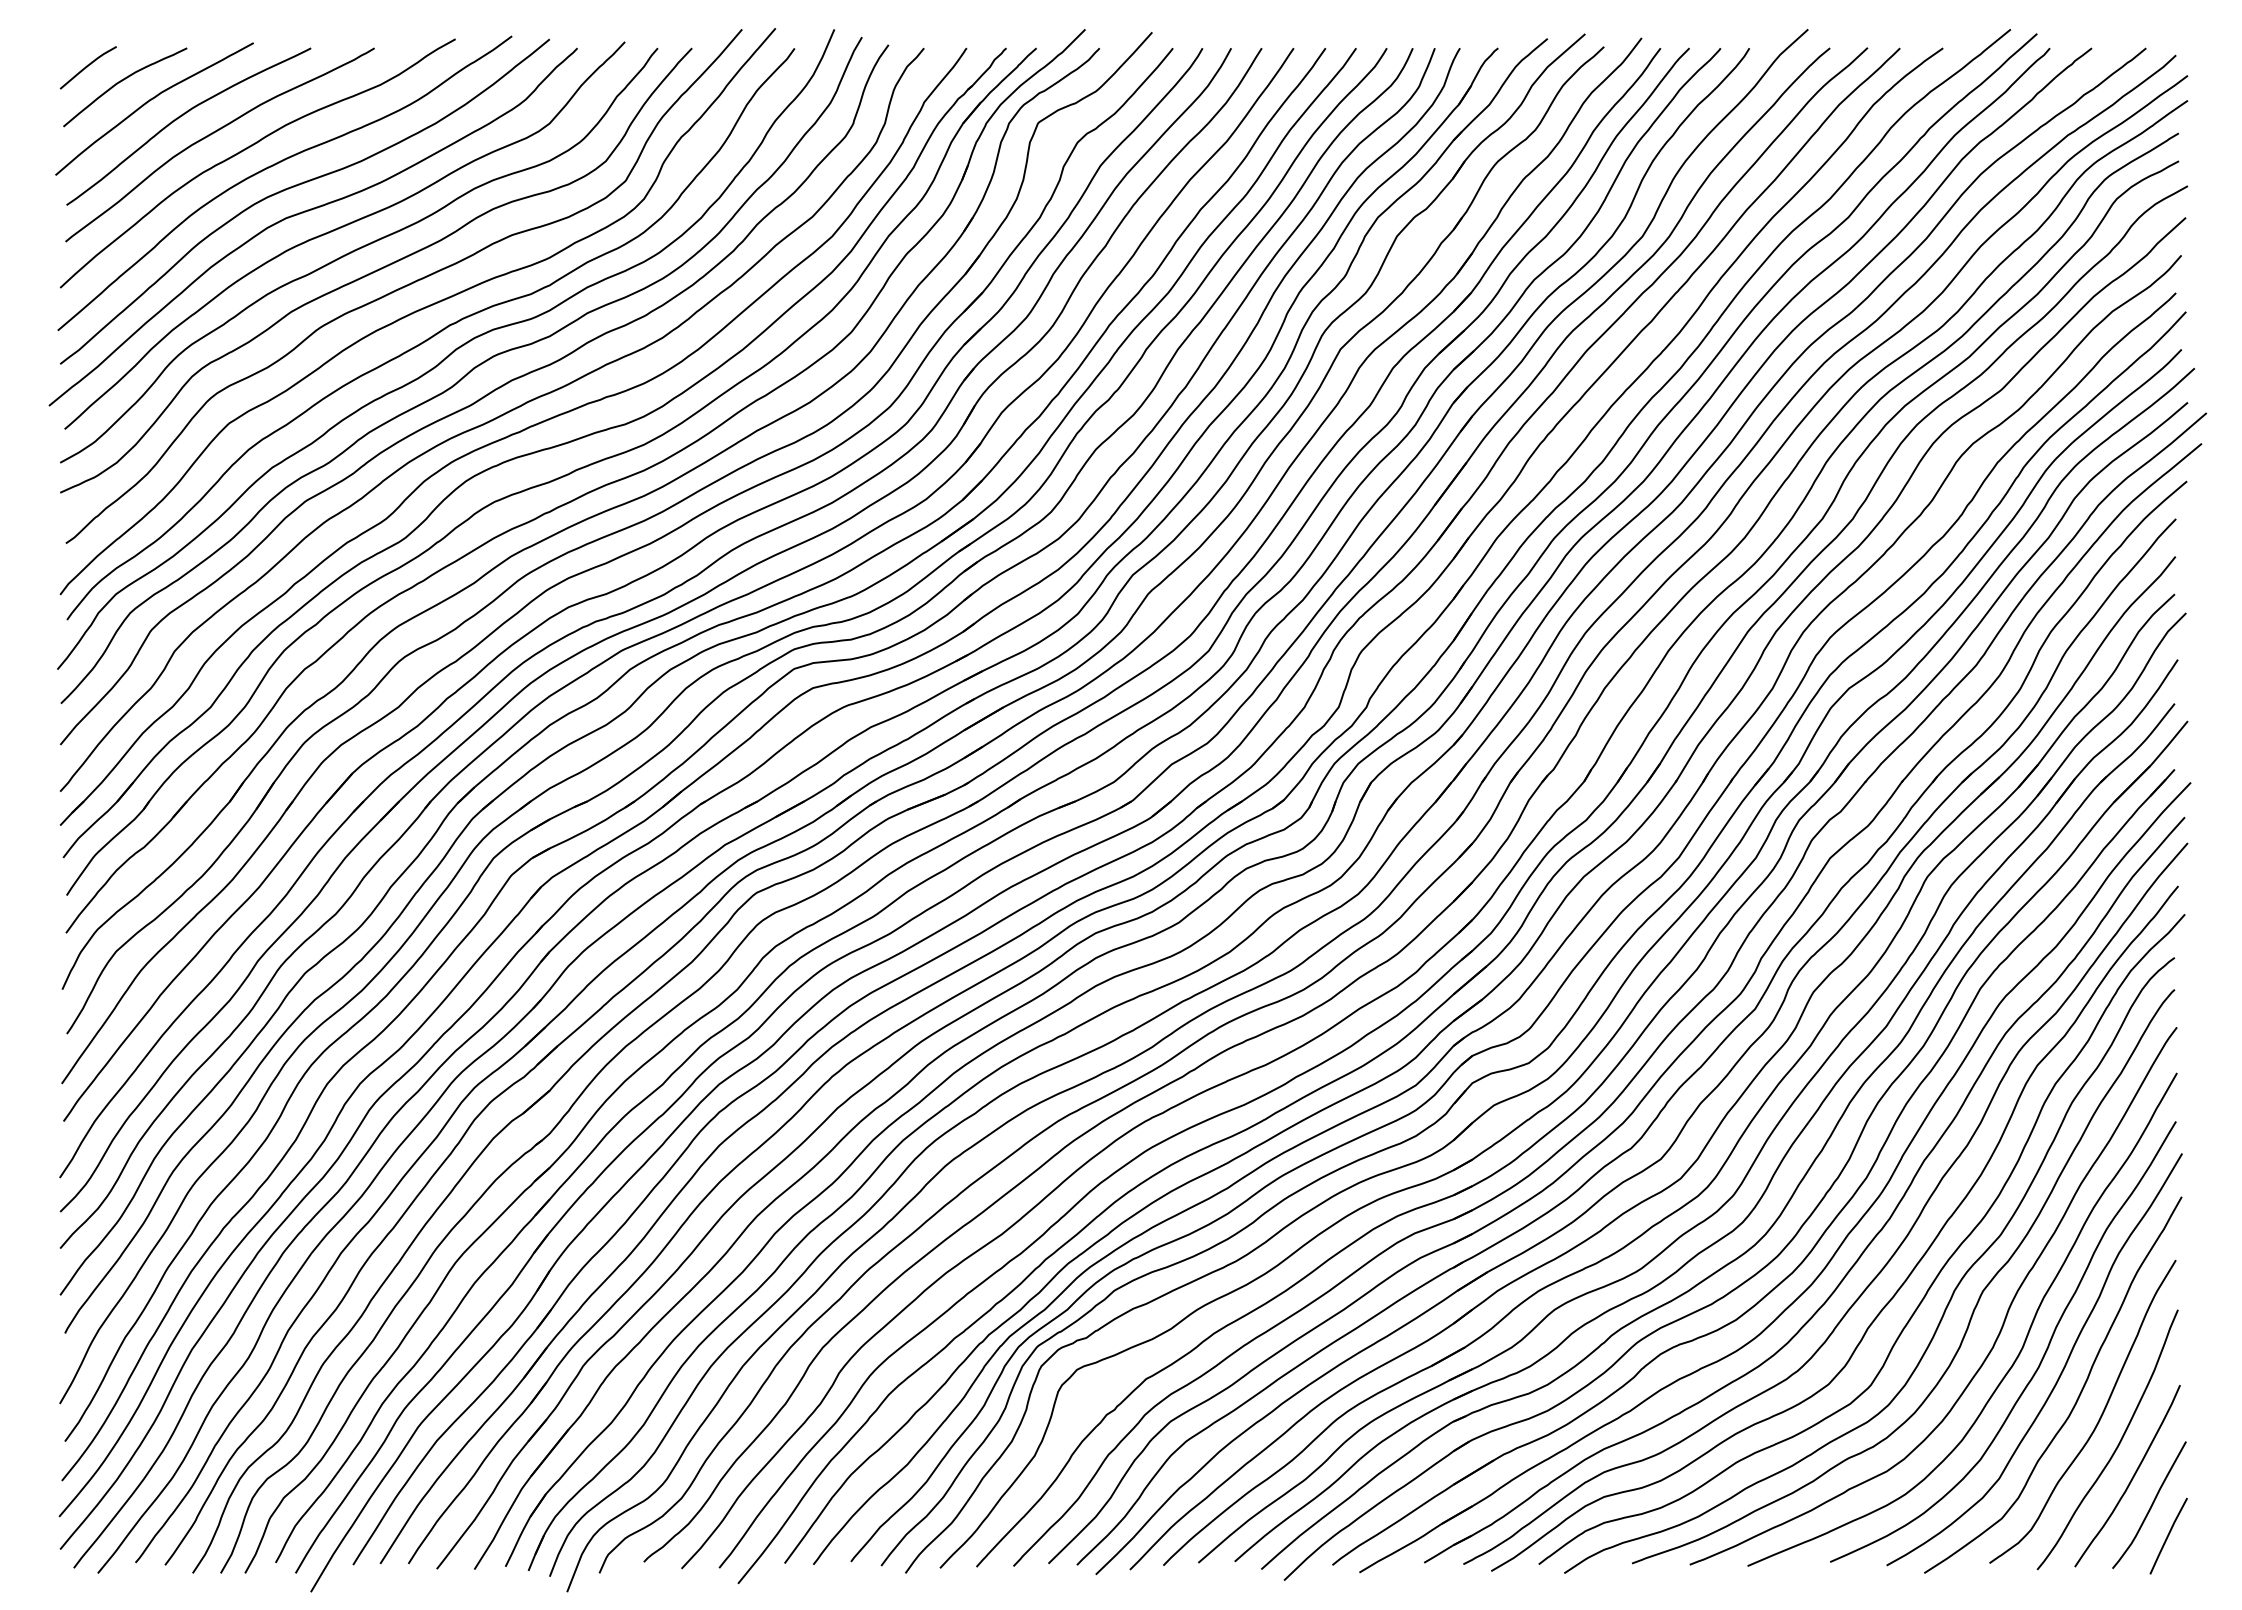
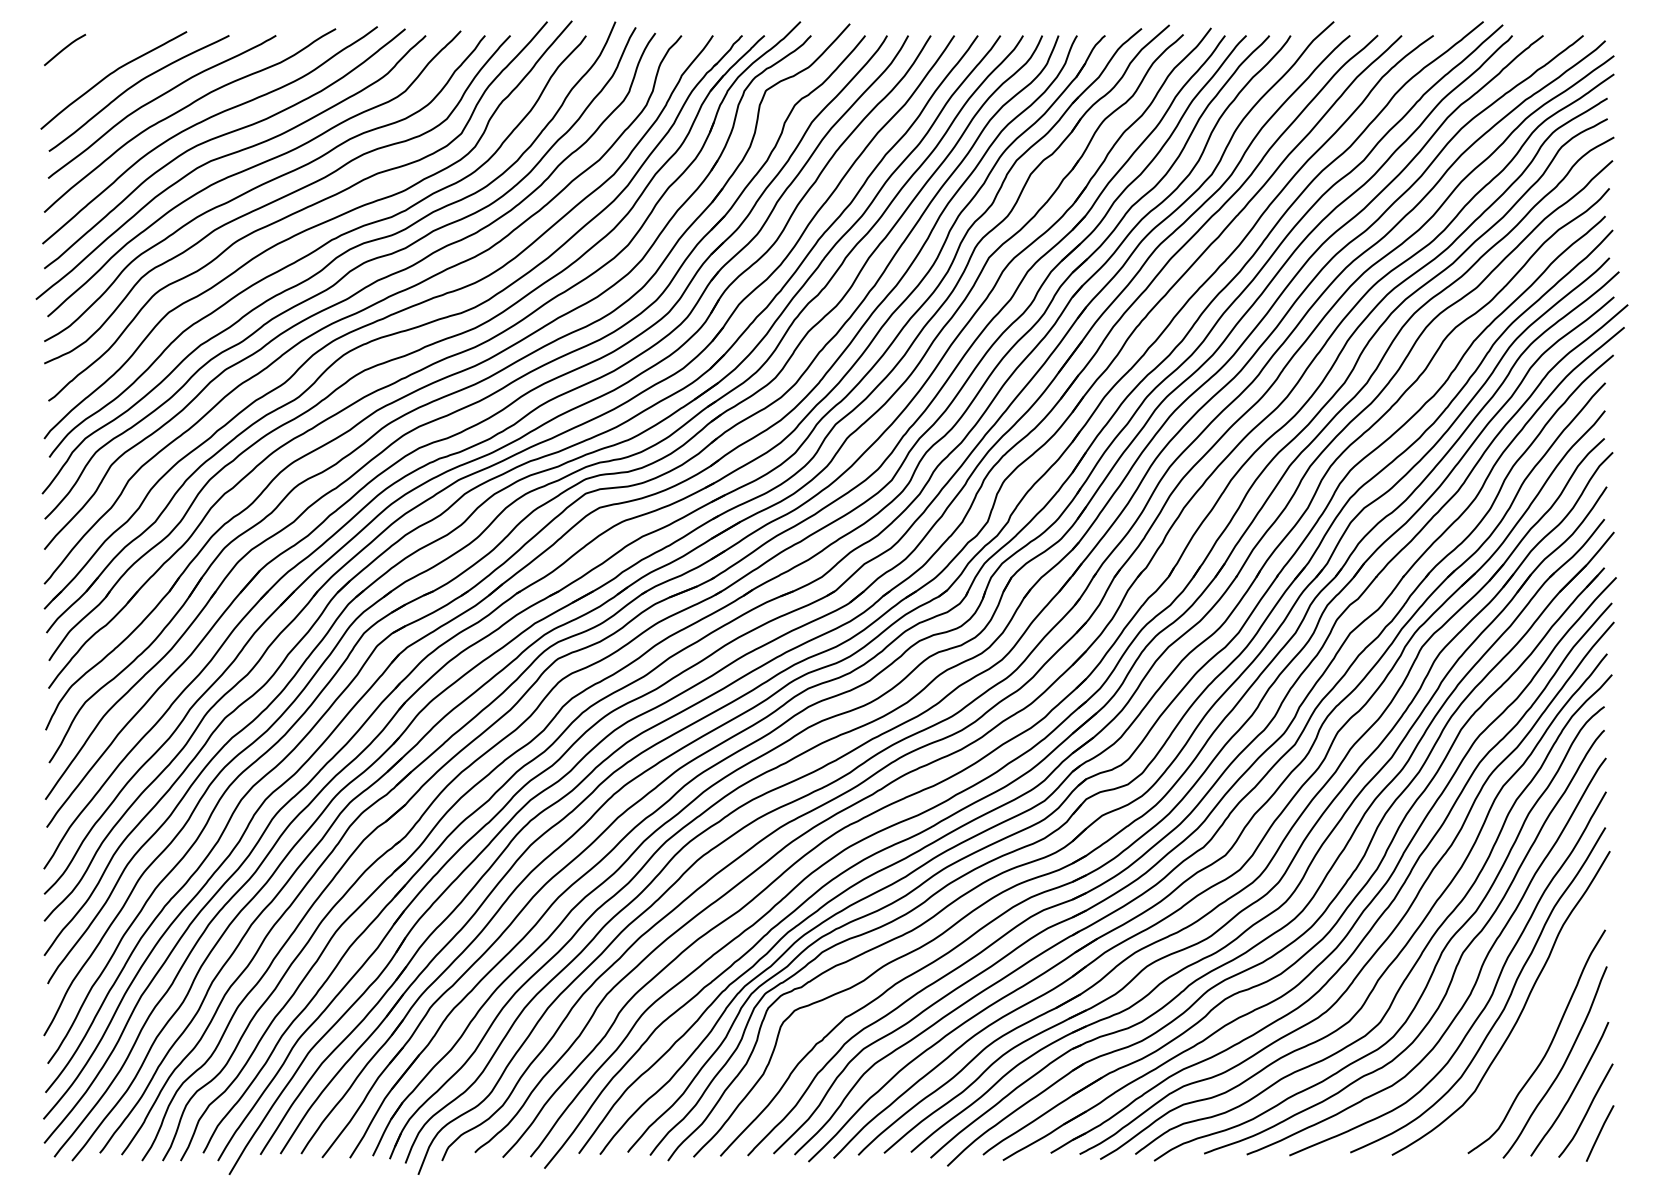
curve: (122, 81) -> (90, 60), removed
curve: (2077, 1397) -> (1532, 1031), removed

